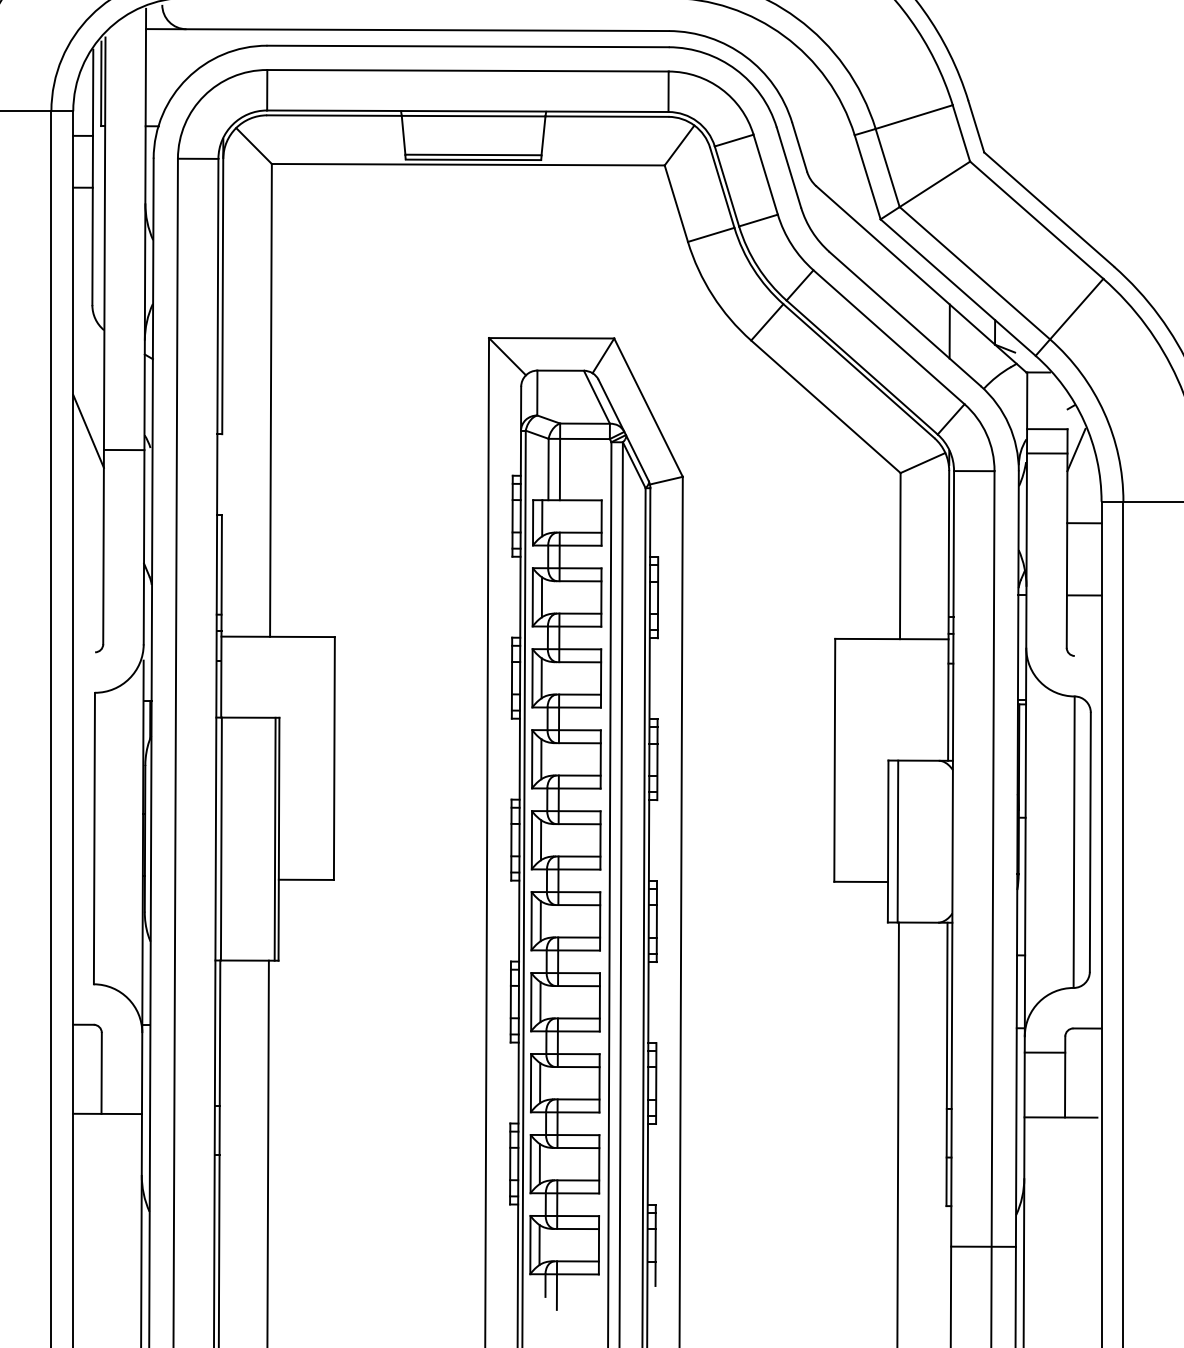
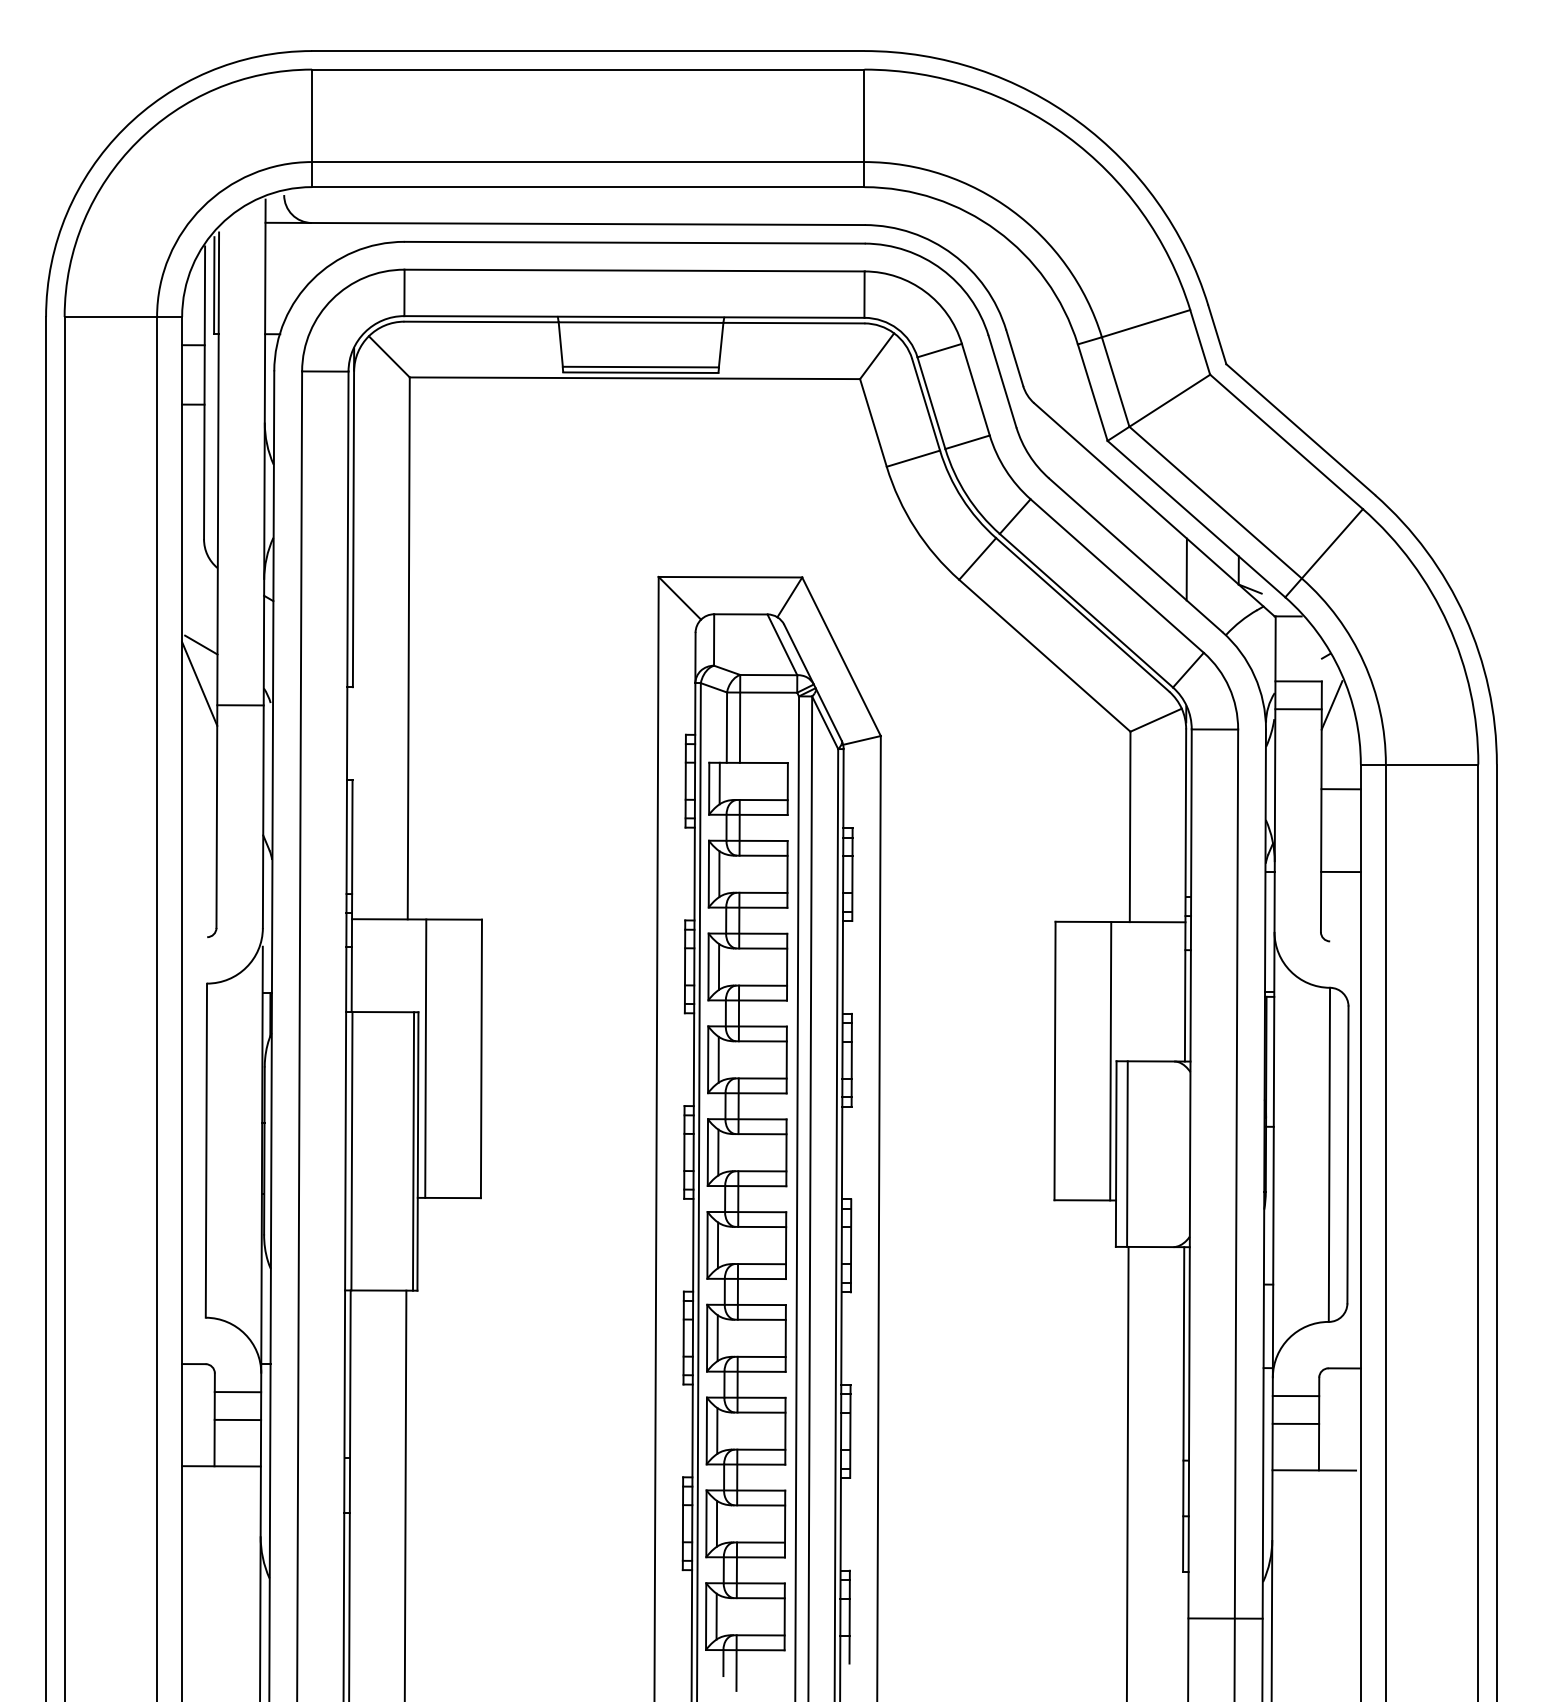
line: (90, 396) -> (201, 644), added
line: (285, 758) -> (425, 1058), added
line: (883, 760) -> (1110, 1061), added
line: (121, 1049) -> (237, 1392), added
line: (121, 1073) -> (237, 1419), added
line: (1044, 1076) -> (1295, 1423), added

